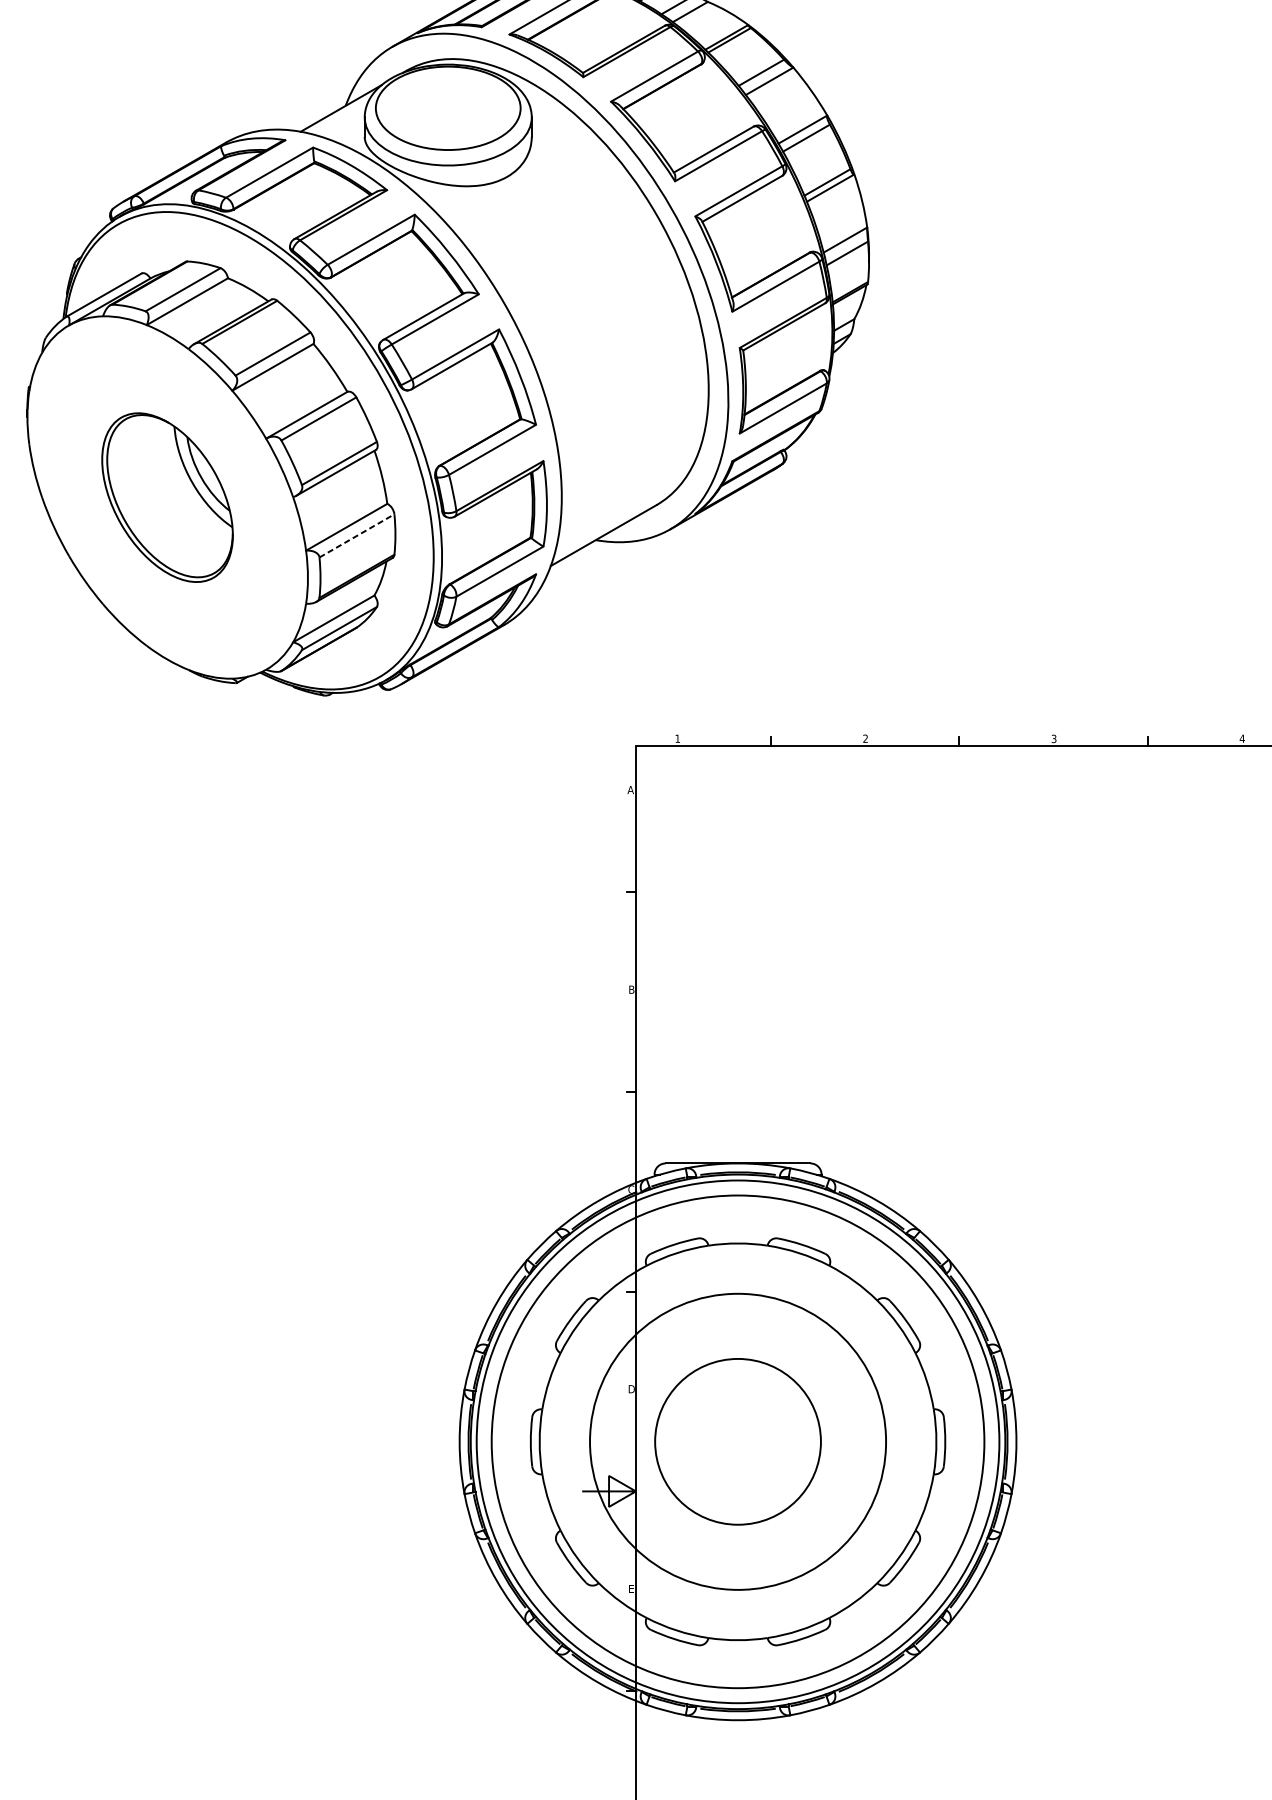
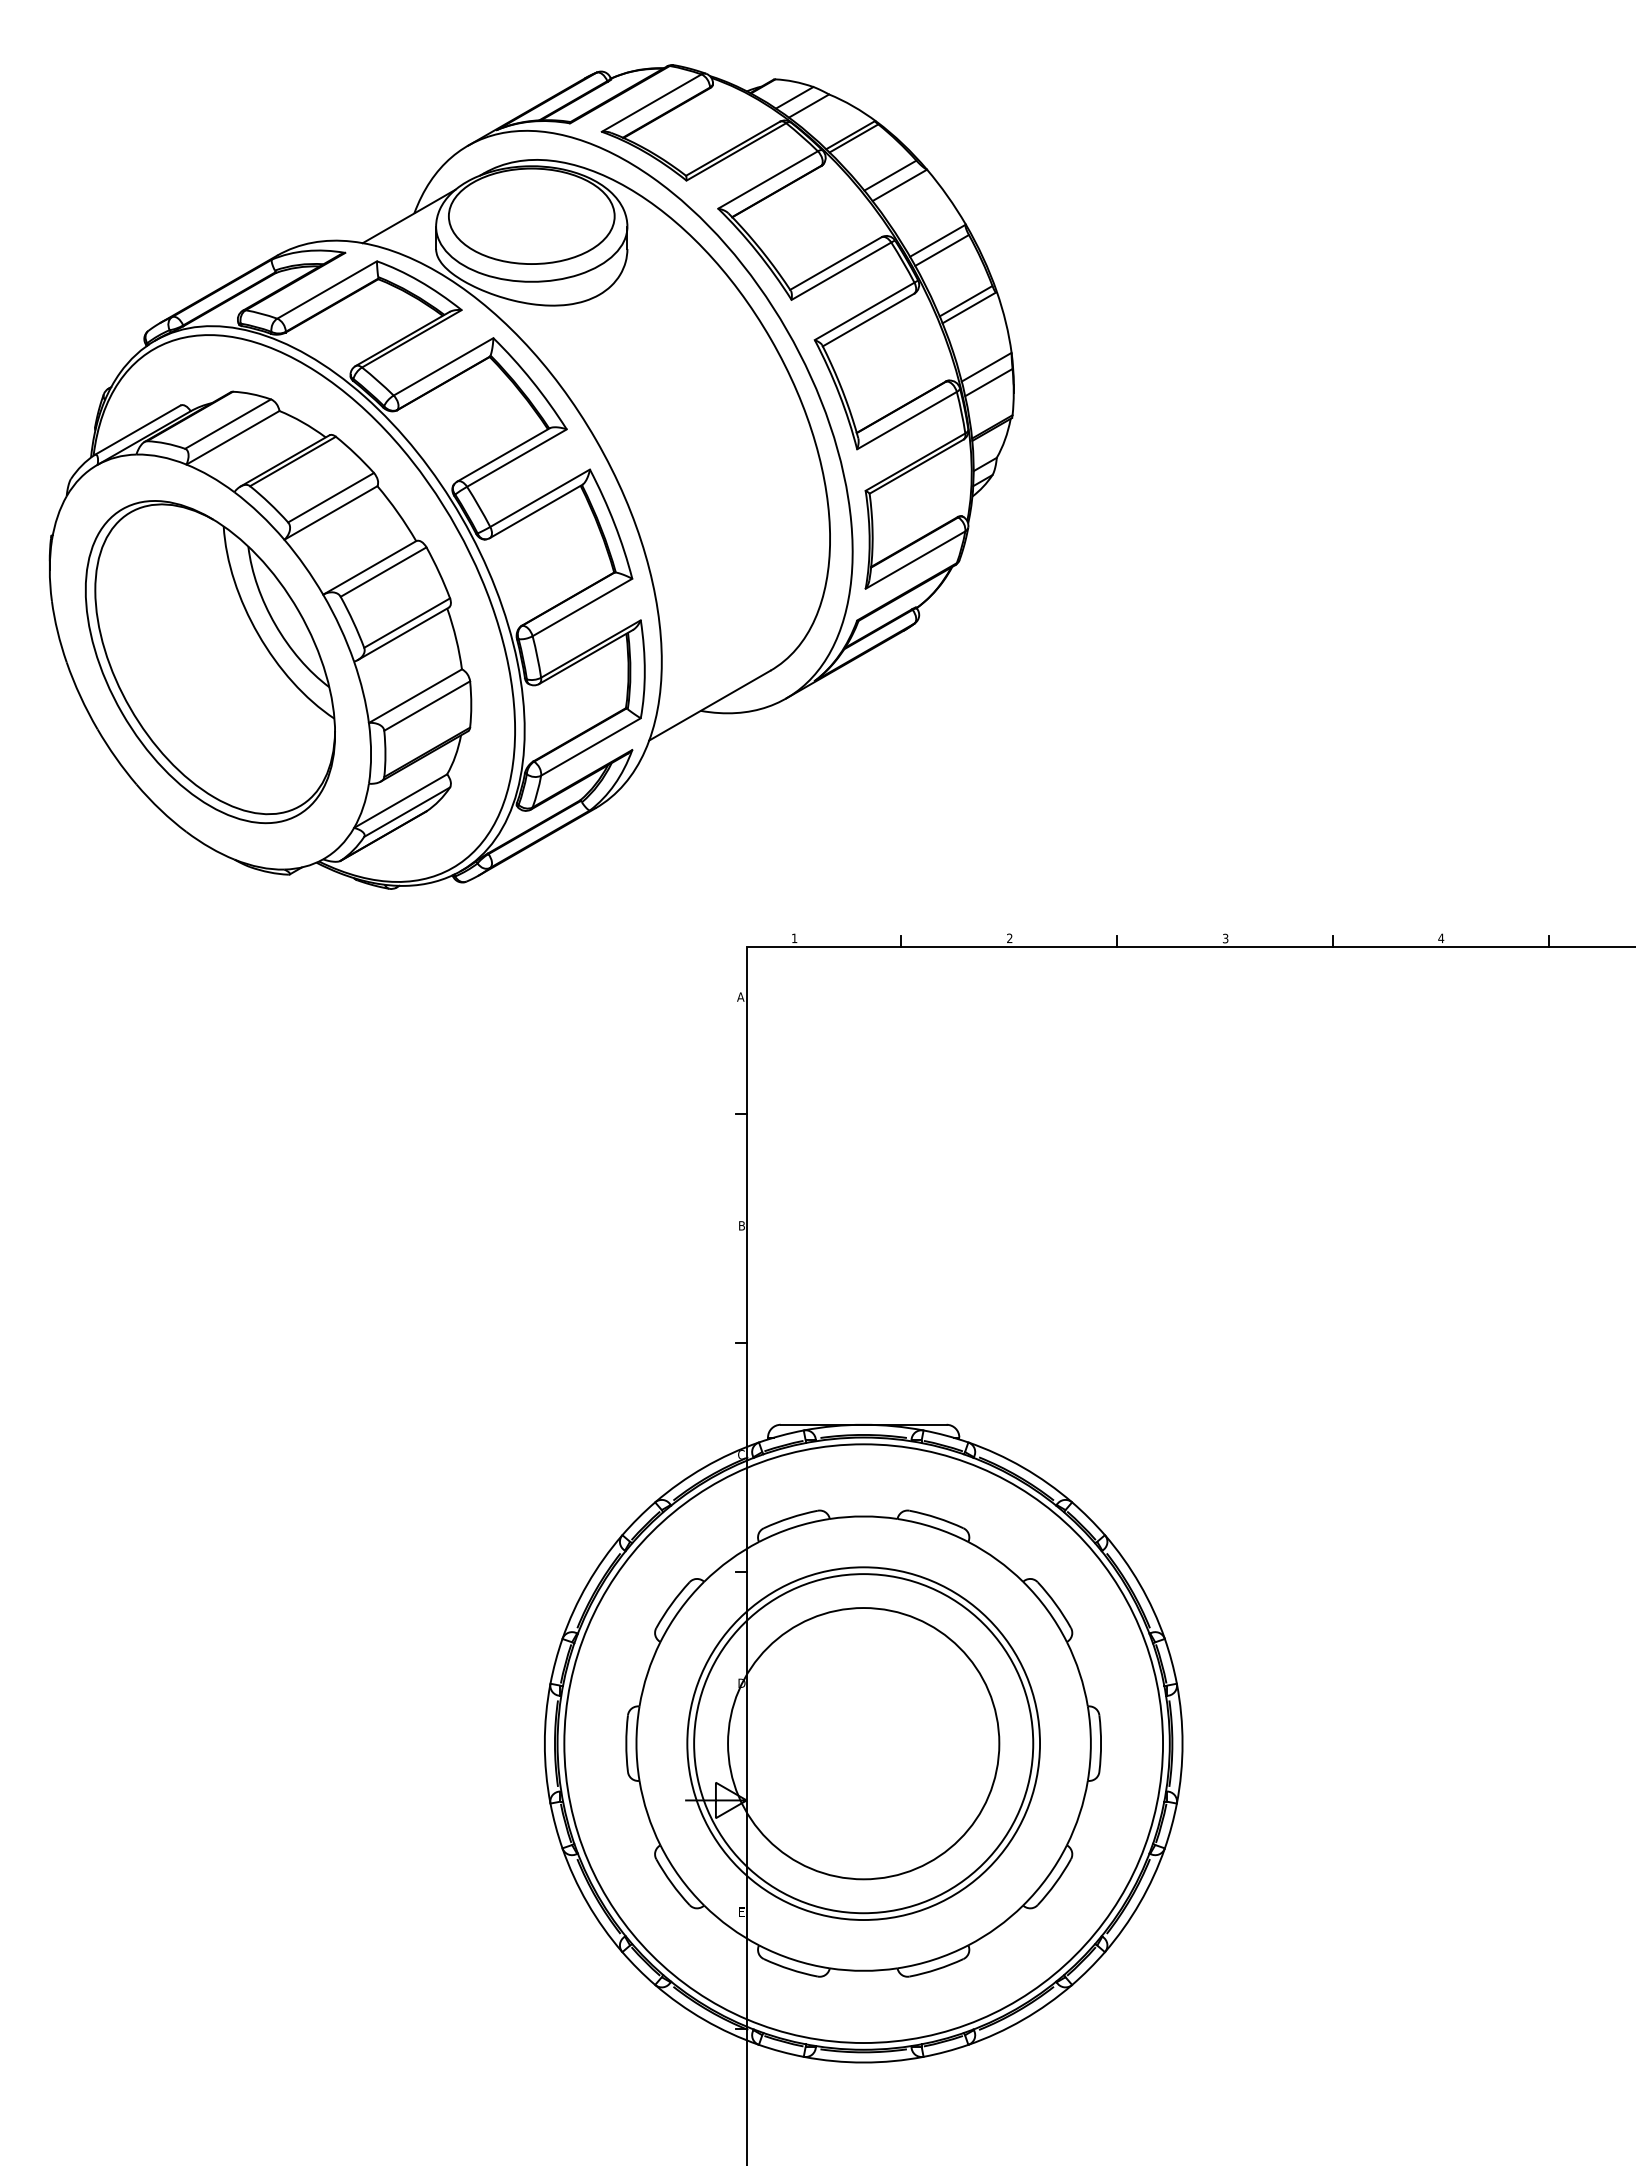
part: (166, 497) -> (209, 662), size x1.67
line: (357, 536) -> (427, 706), dashed -> solid
circle: (737, 1441) -> (863, 1743), size x0.62
circle: (737, 1441) -> (863, 1743), size x1.43

